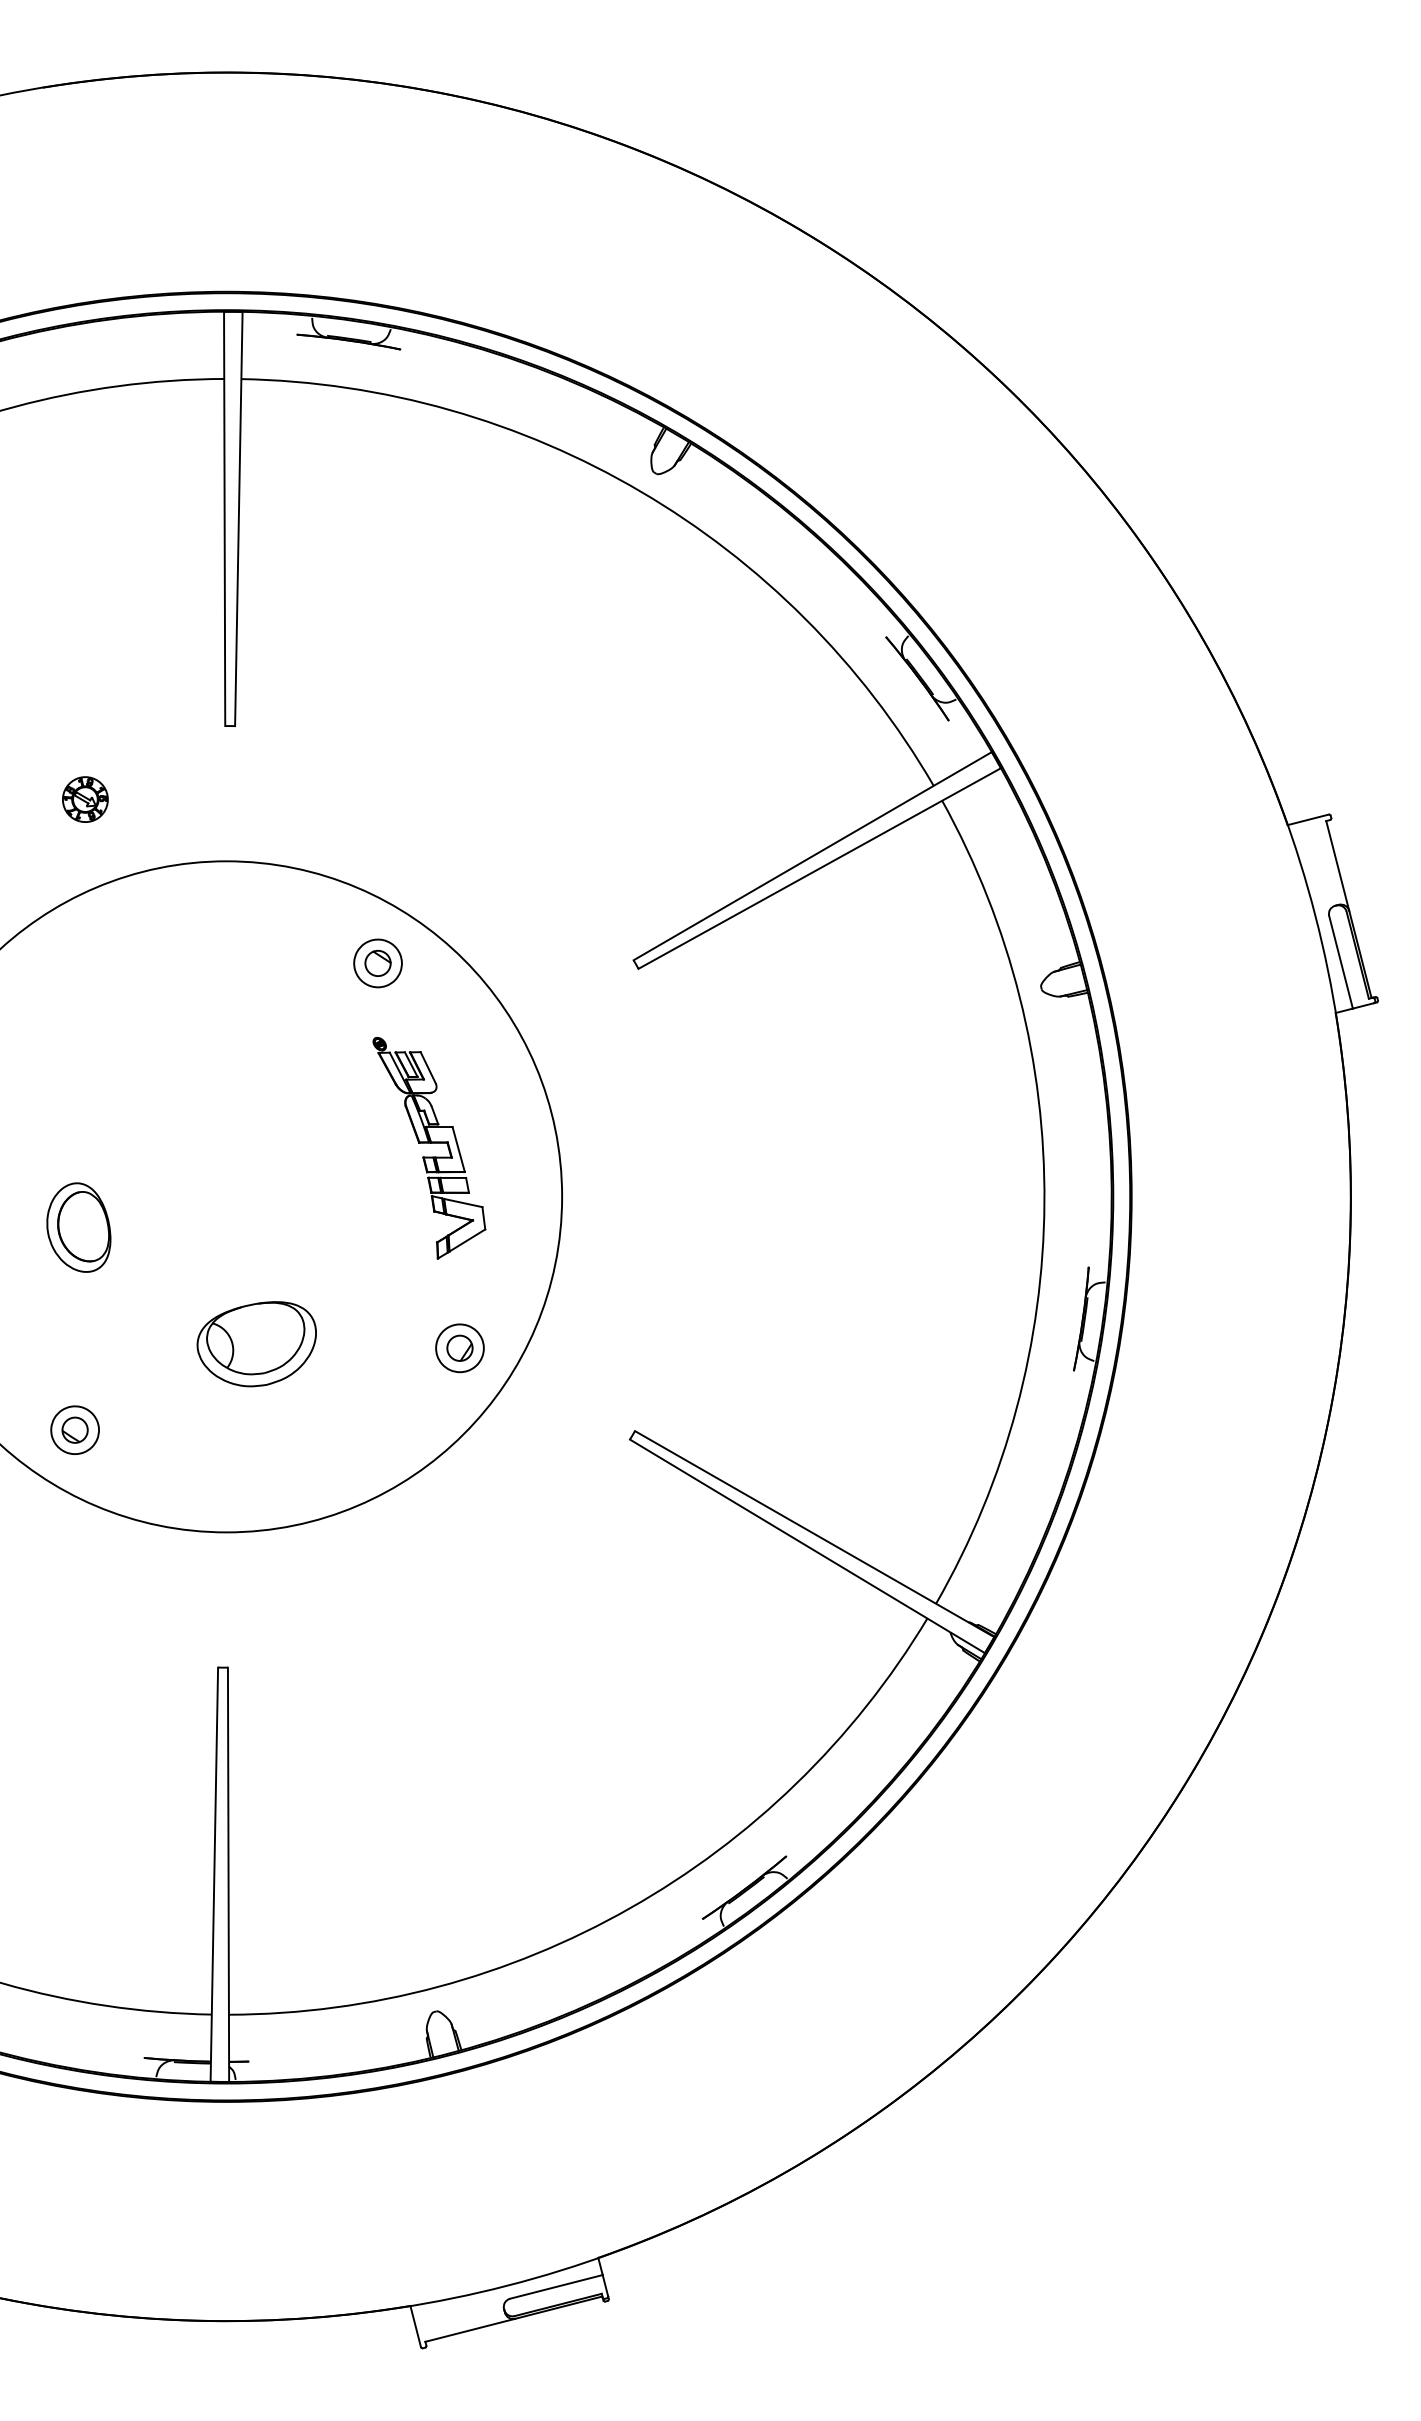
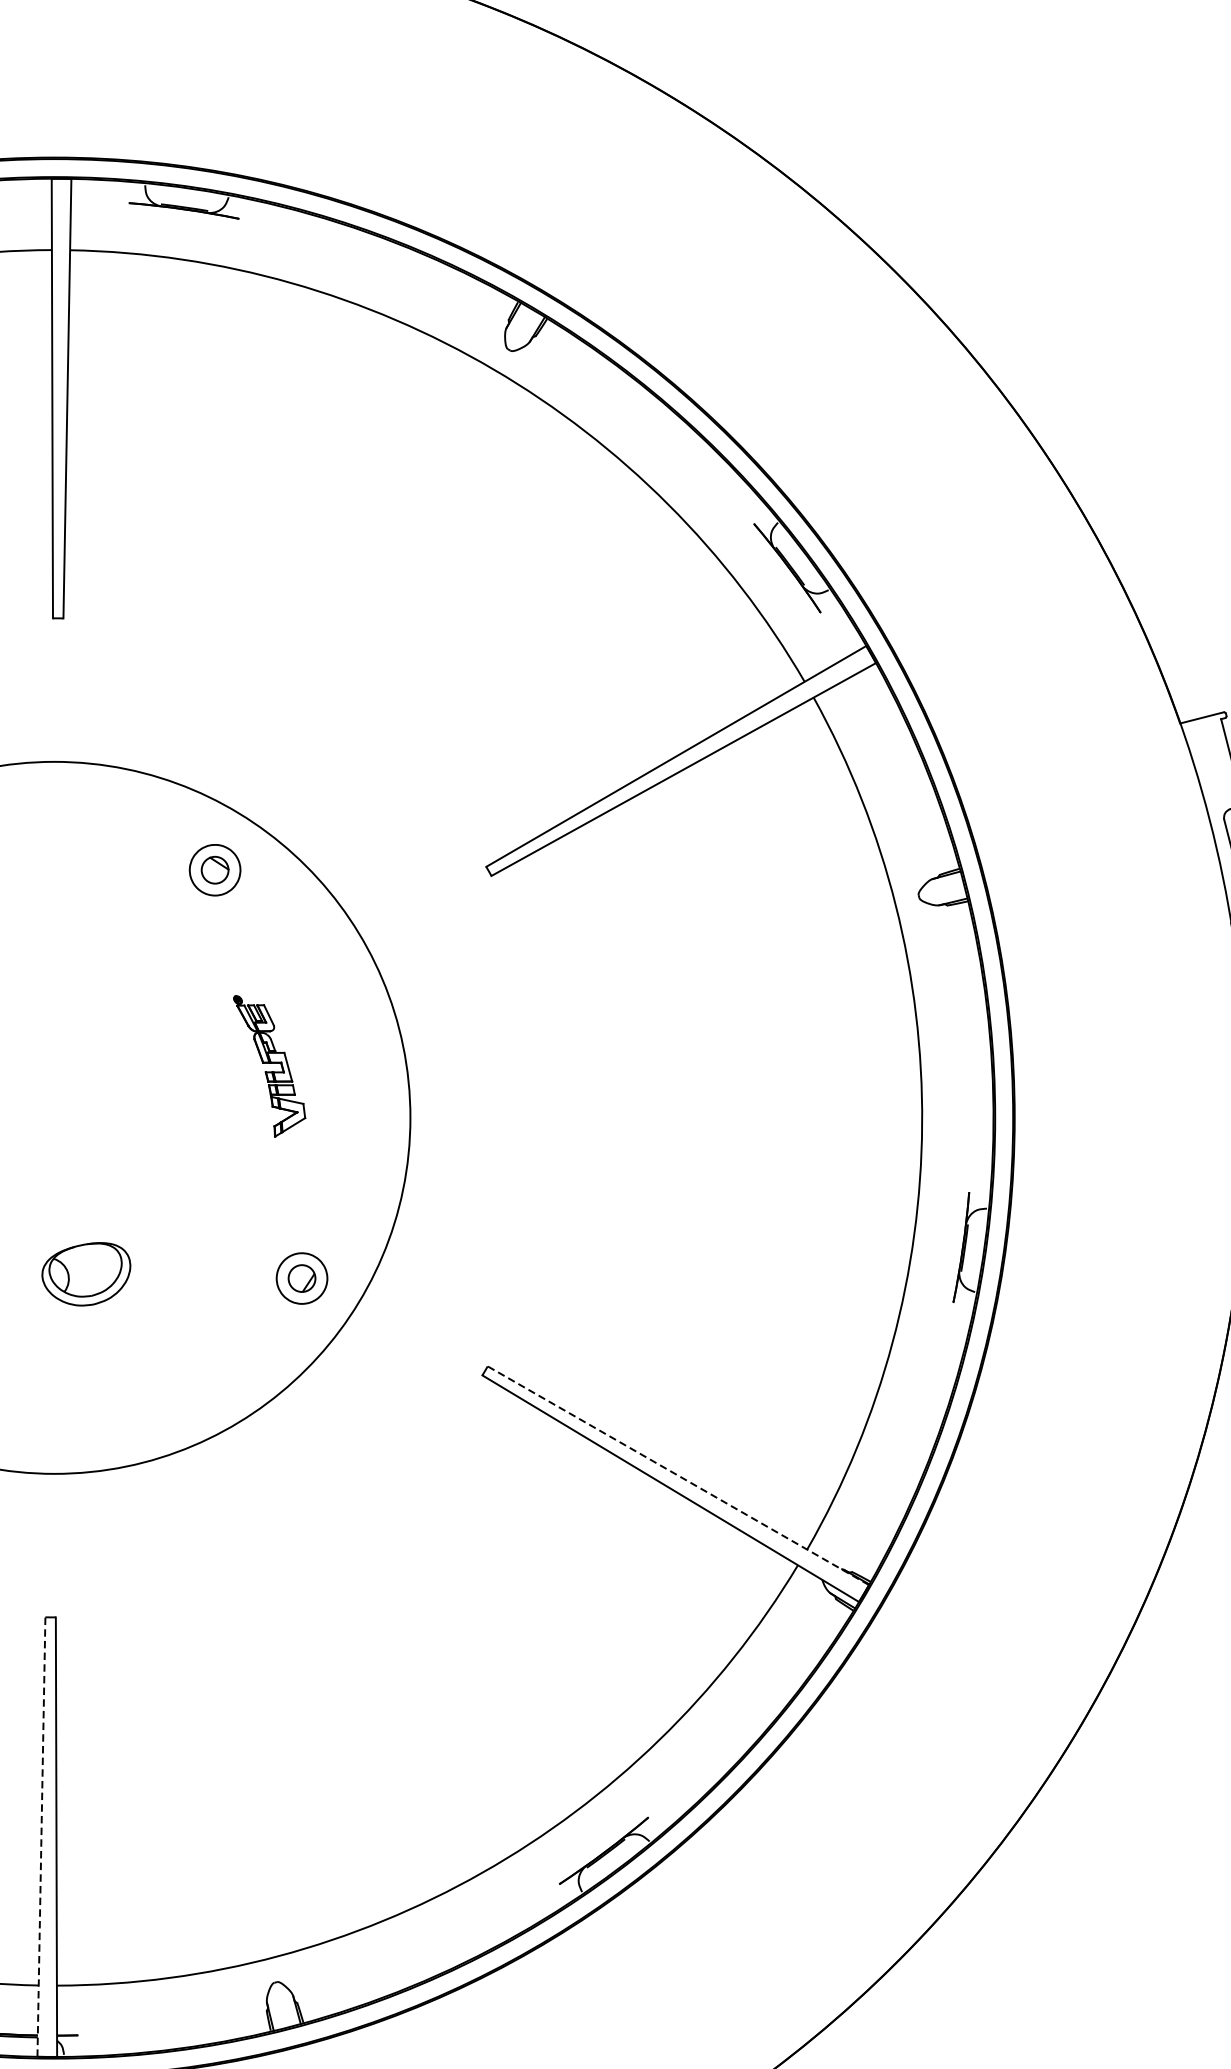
part: (429, 1148) -> (269, 1066), size x0.6
part: (256, 1344) -> (86, 1274), size x0.7
line: (814, 1533) -> (678, 1475), solid -> dashed
line: (214, 1874) -> (41, 1836), solid -> dashed

